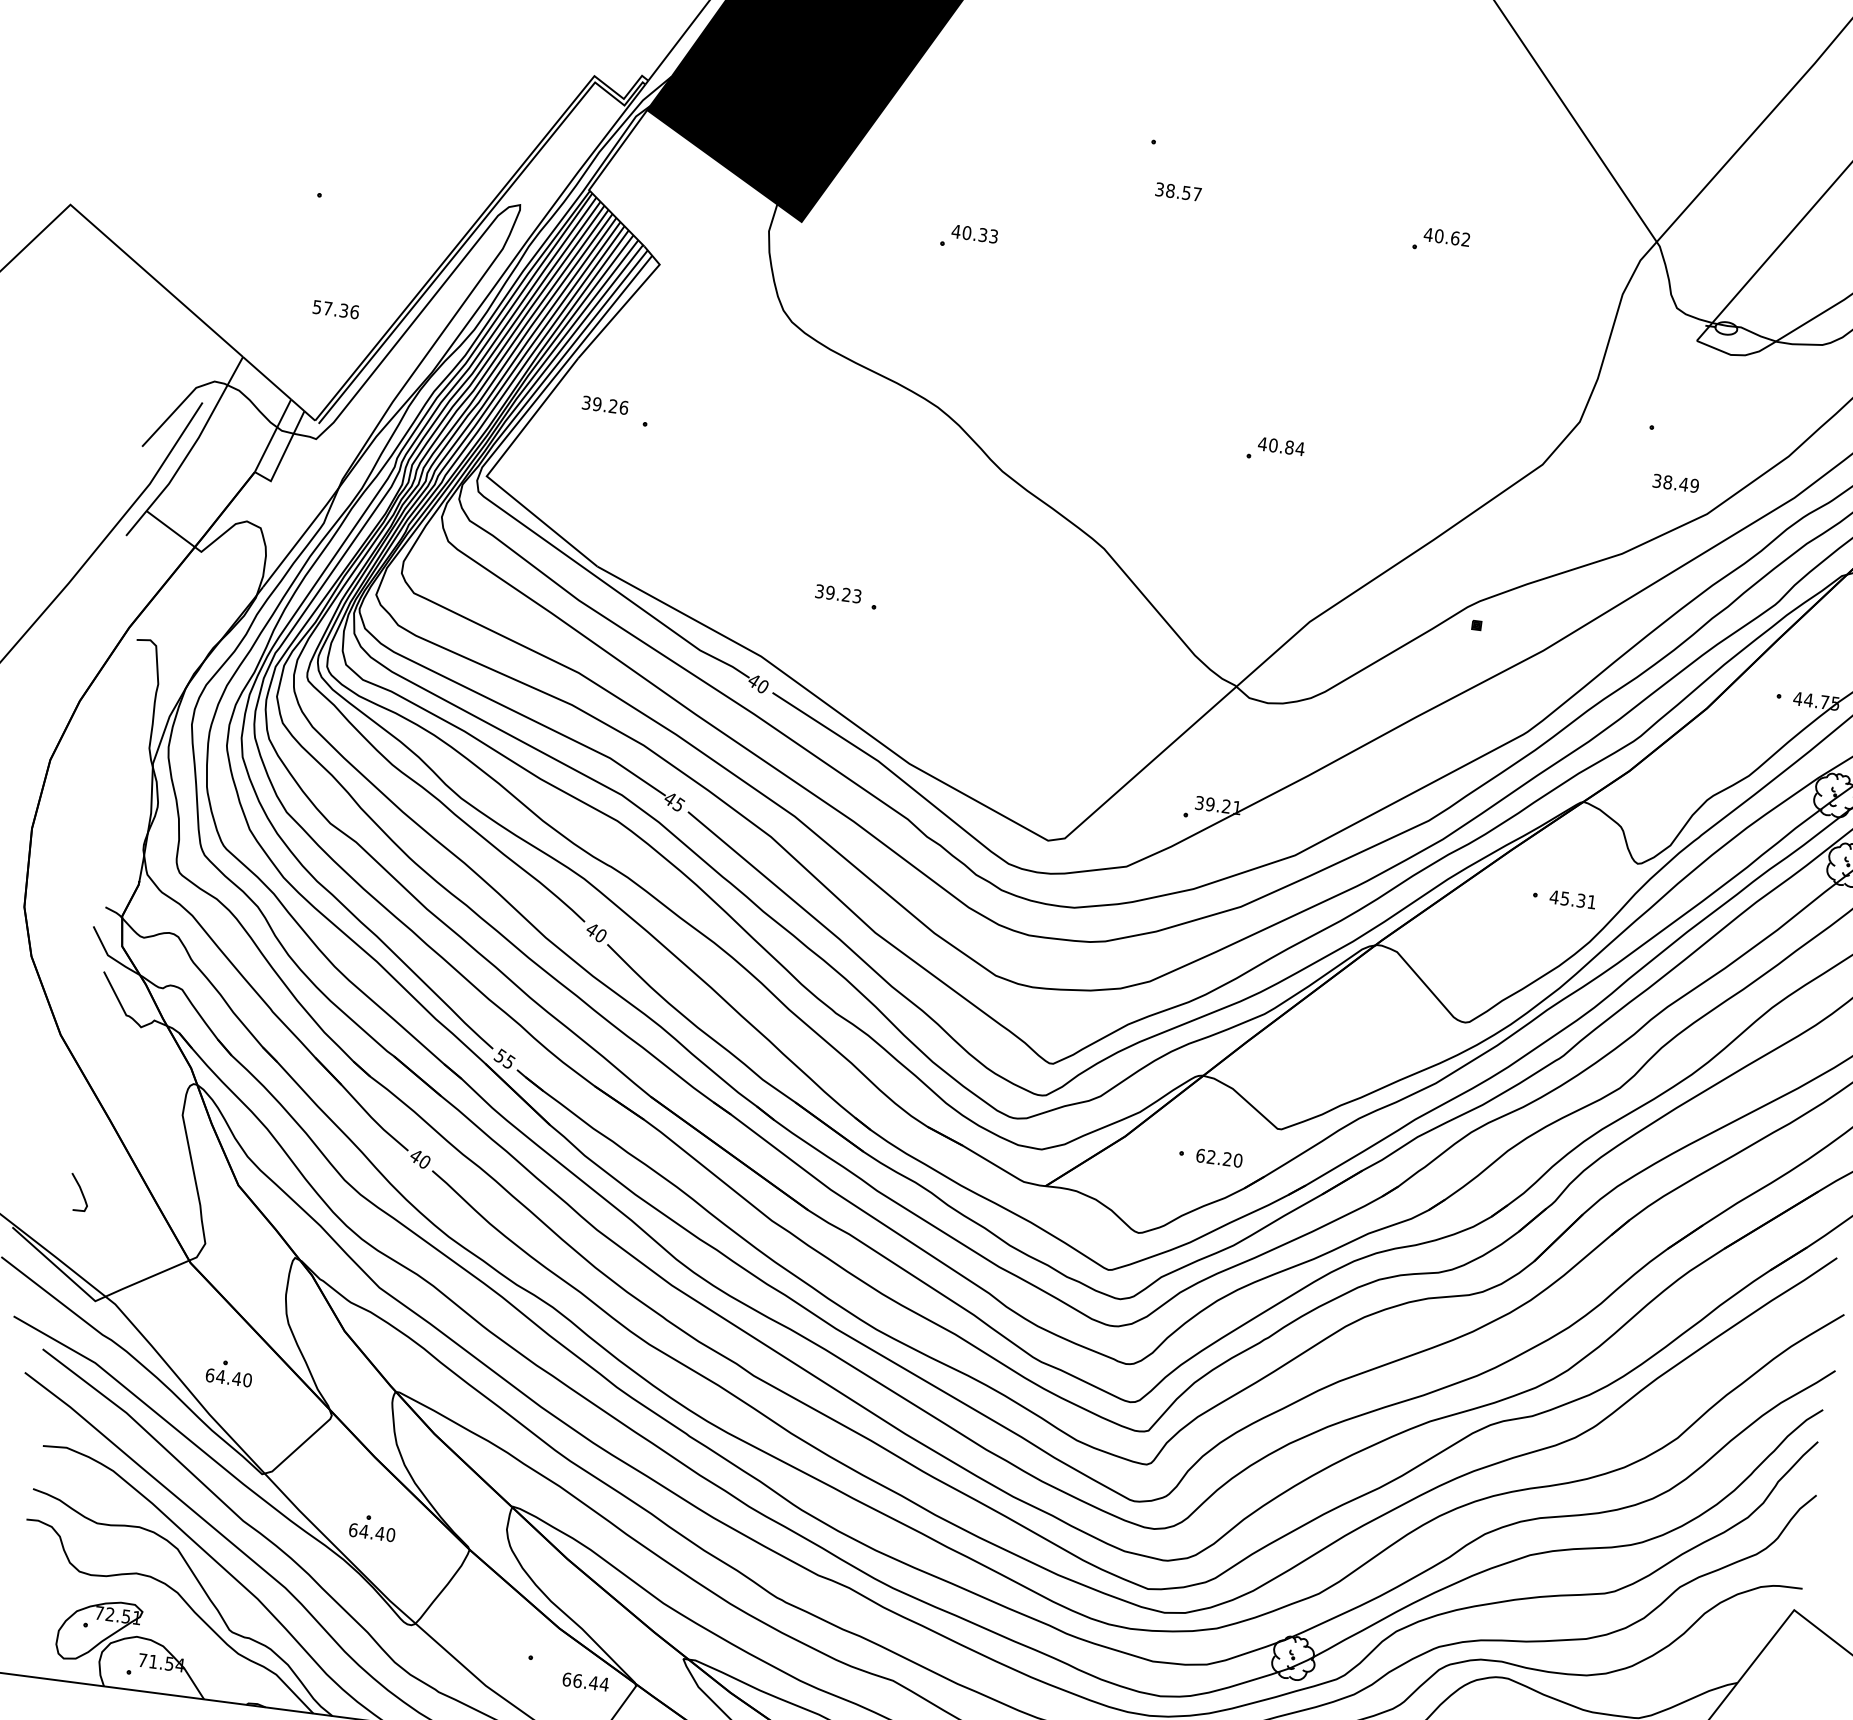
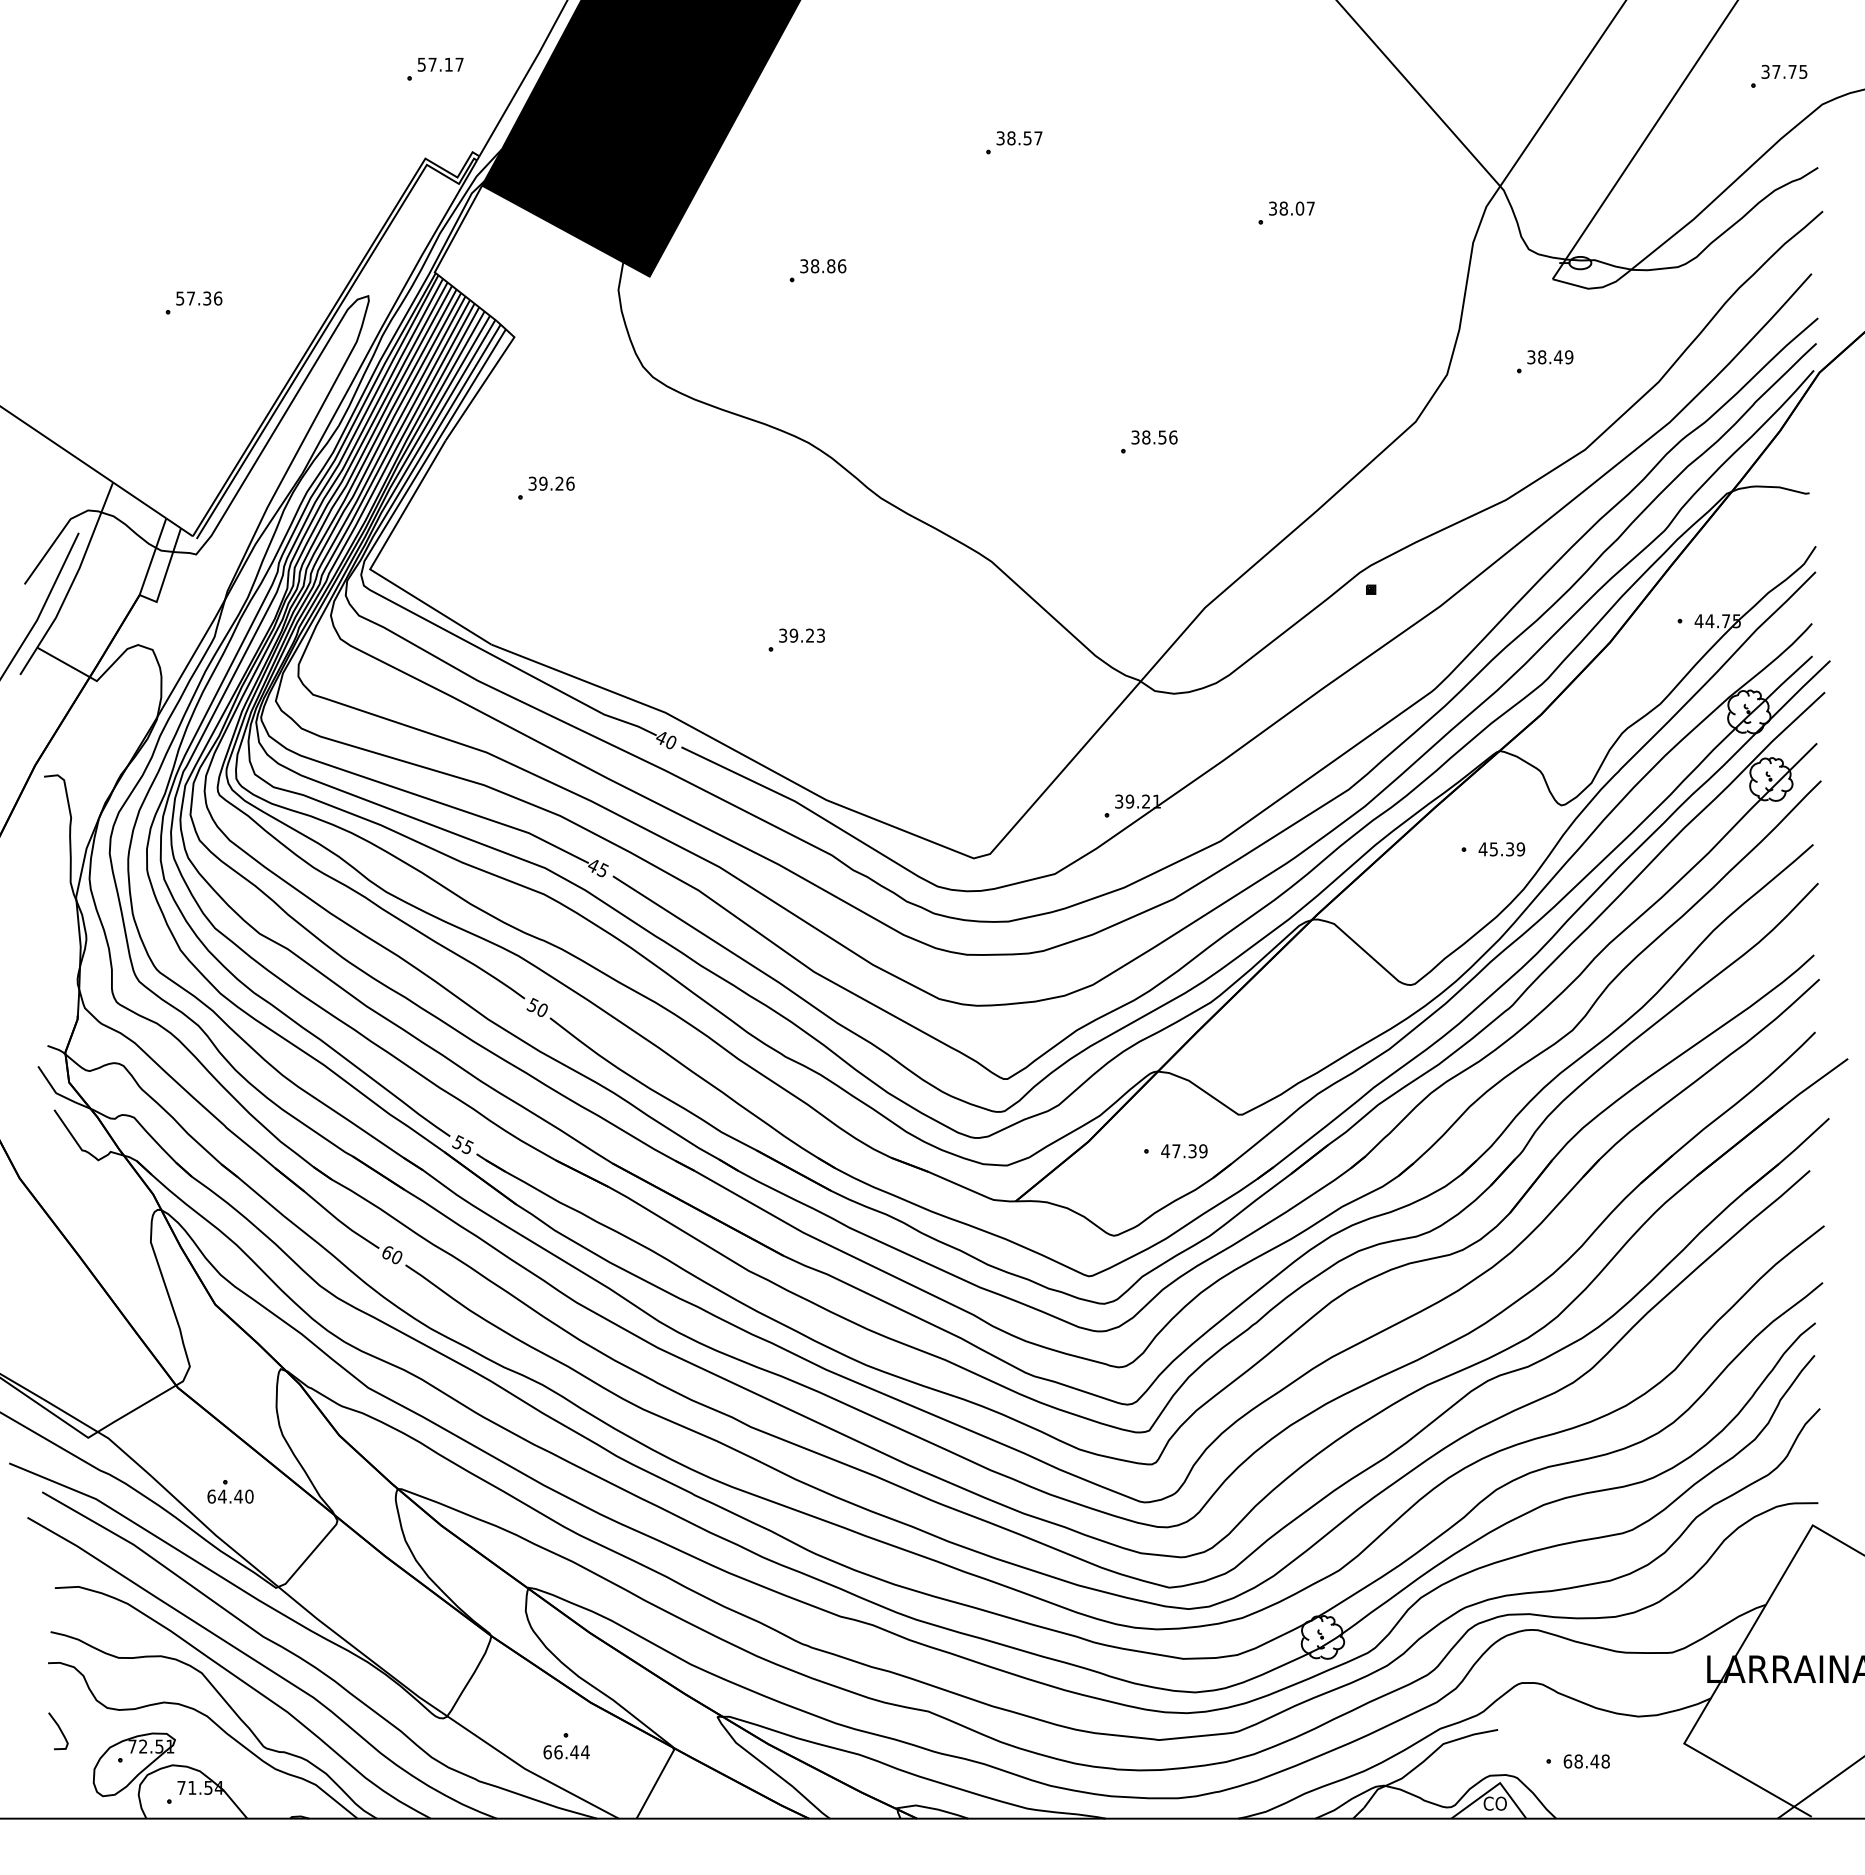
text: (1178, 192) -> (1019, 138), moved
text: (974, 234) -> (822, 266), 40.33 -> 38.86
text: (1446, 237) -> (1291, 208), 40.62 -> 38.07
text: (336, 309) -> (199, 298), moved
text: (605, 405) -> (551, 483), moved
text: (1281, 446) -> (1154, 437), 40.84 -> 38.56
text: (1676, 483) -> (1550, 357), moved
text: (837, 593) -> (801, 635), moved
text: (1591, 902) -> (1520, 849), 45.31 -> 45.39
text: (591, 929) -> (532, 1005), 40 -> 50
text: (415, 1155) -> (387, 1252), 40 -> 60
text: (1219, 1158) -> (1184, 1151), 62.20 -> 47.39
curve: (80, 1192) -> (59, 1730), moved
part: (372, 1527) -> (392, 1626), removed
text: (585, 1682) -> (566, 1752), moved

